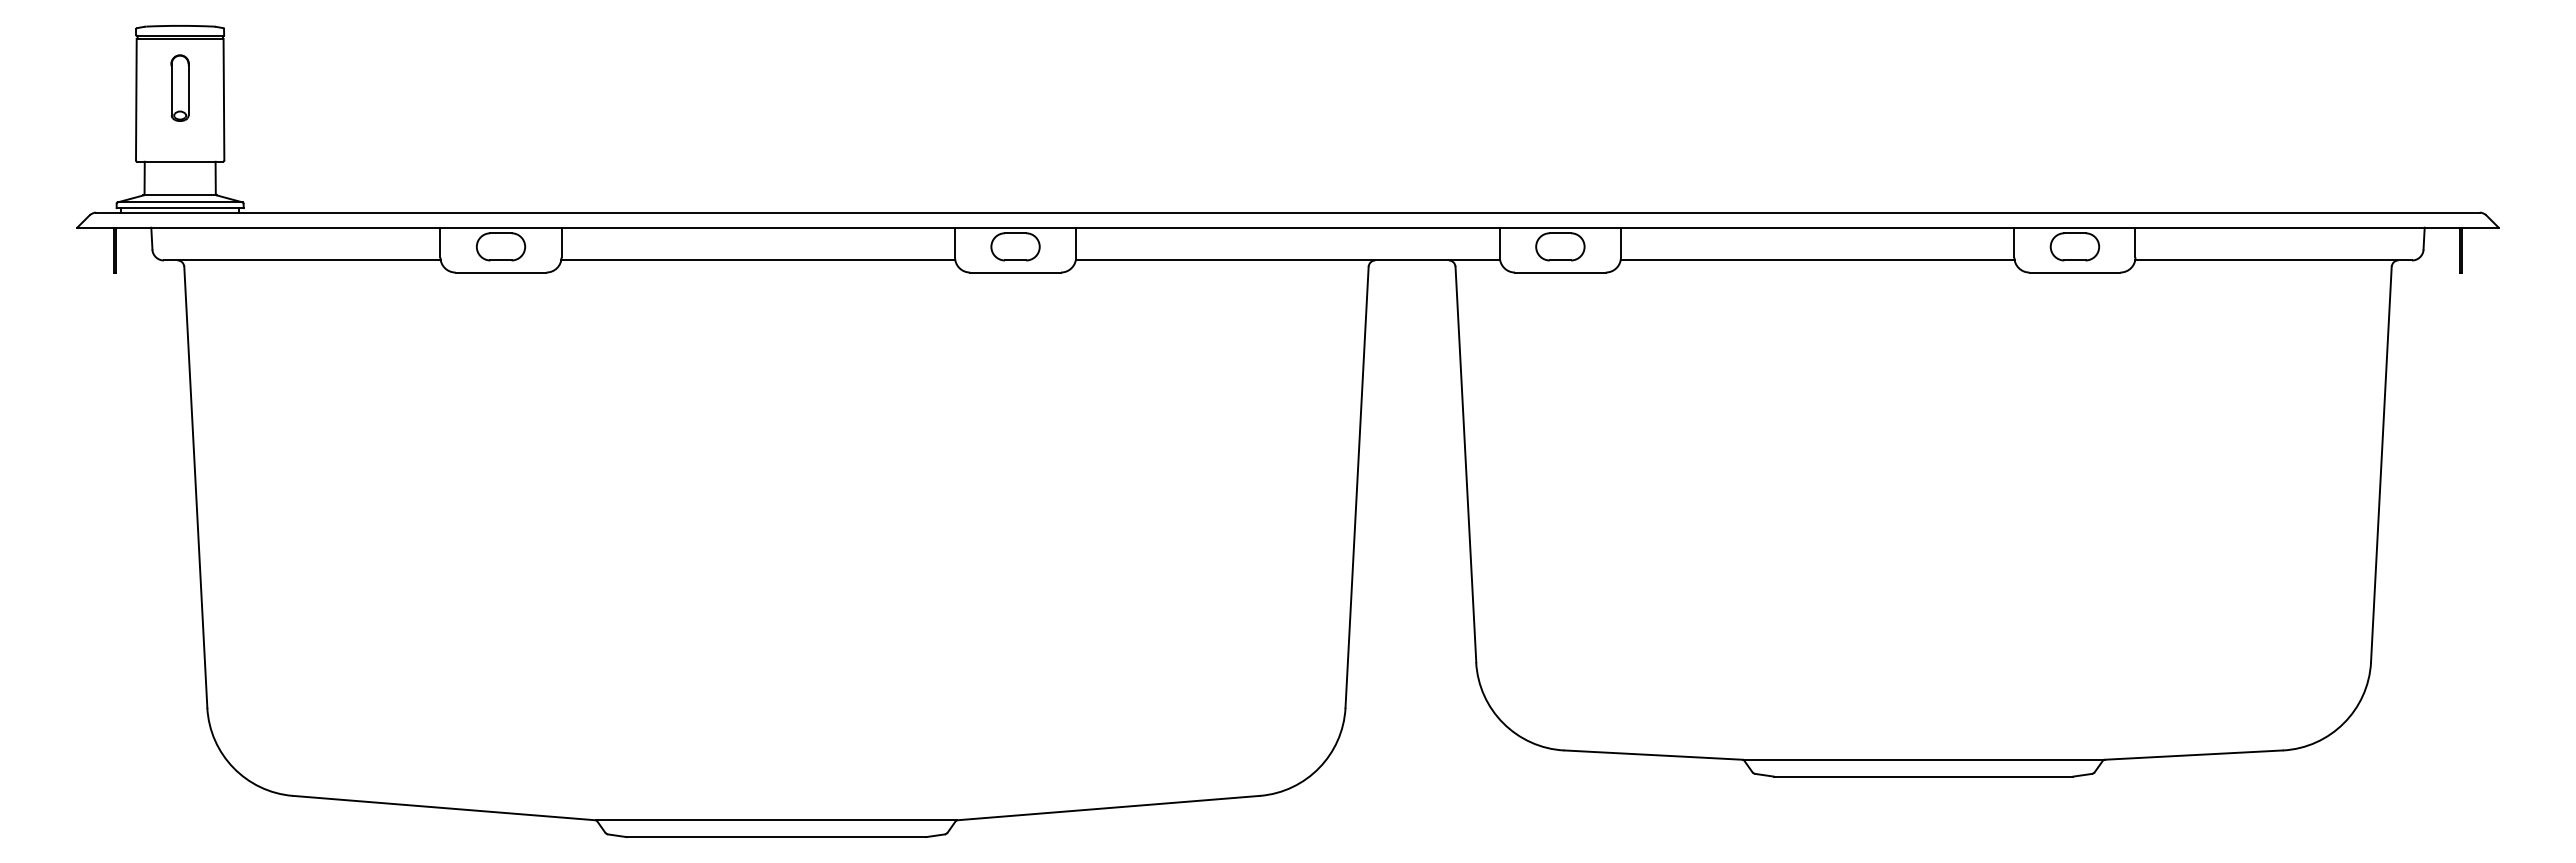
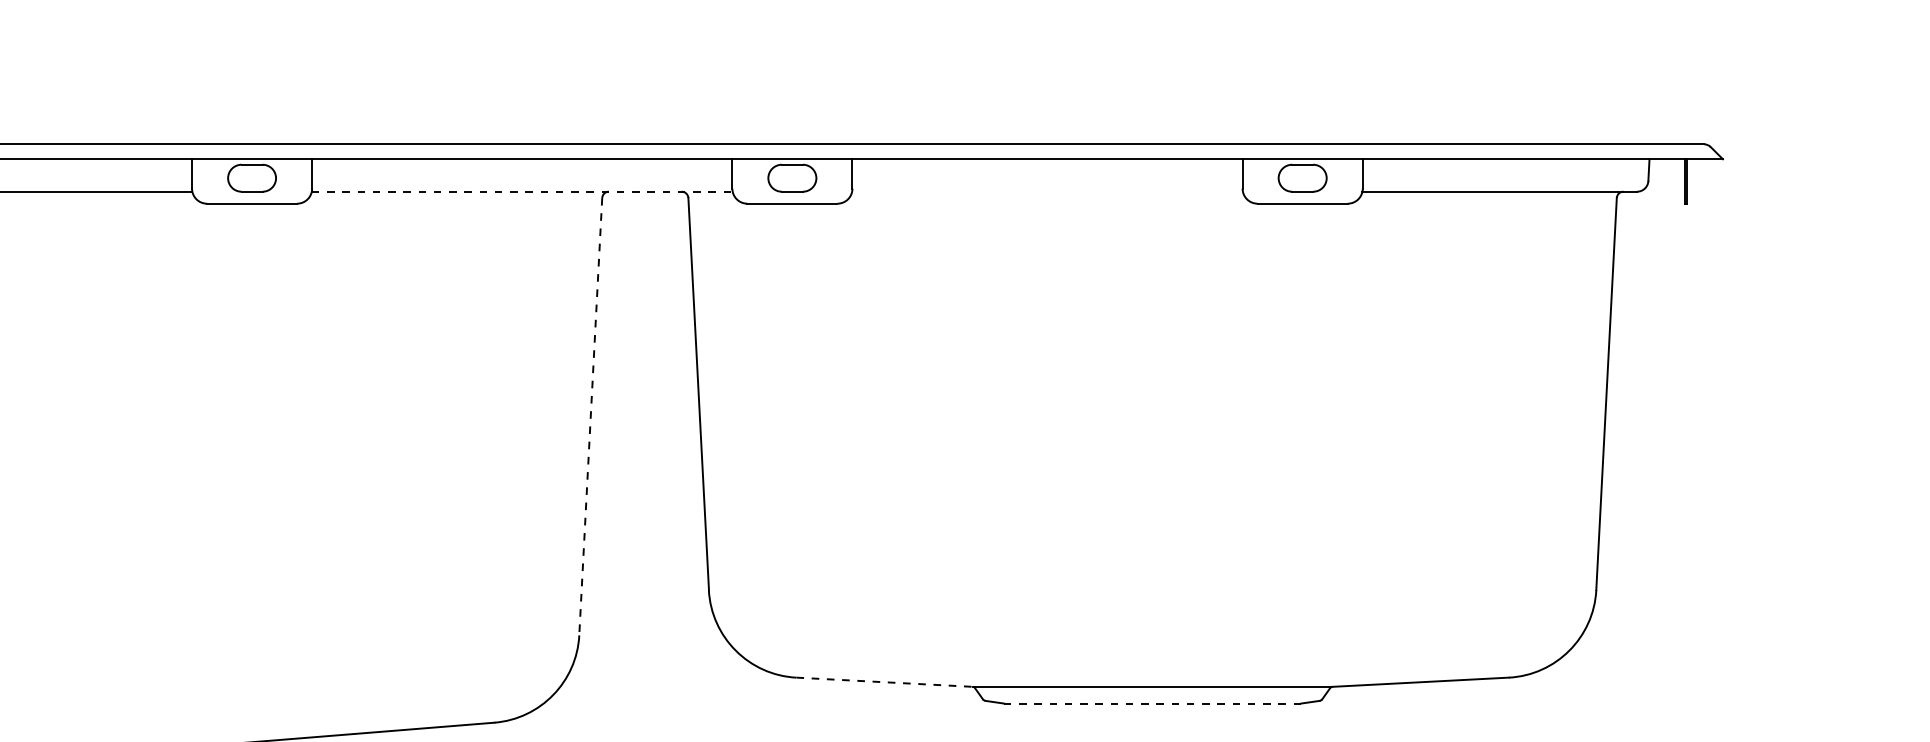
line: (1288, 260) -> (522, 191), solid -> dashed
line: (1817, 260) -> (1047, 191), removed
line: (1357, 487) -> (591, 416), solid -> dashed
line: (1654, 755) -> (885, 682), solid -> dashed
line: (1923, 776) -> (1152, 703), solid -> dashed

